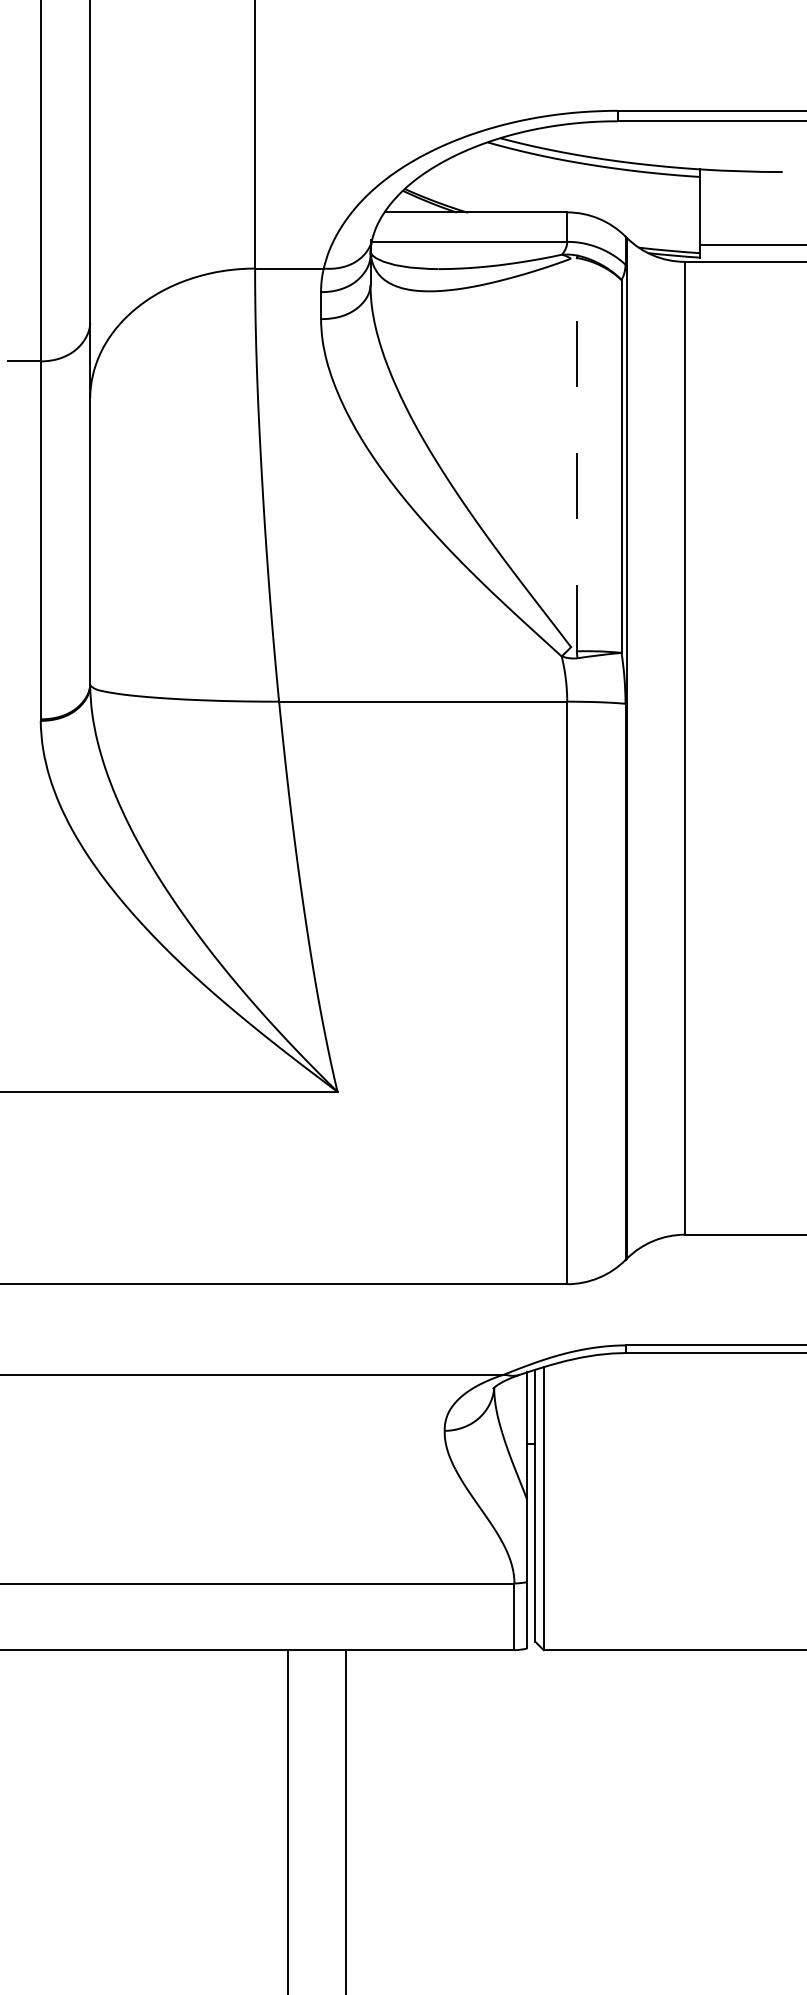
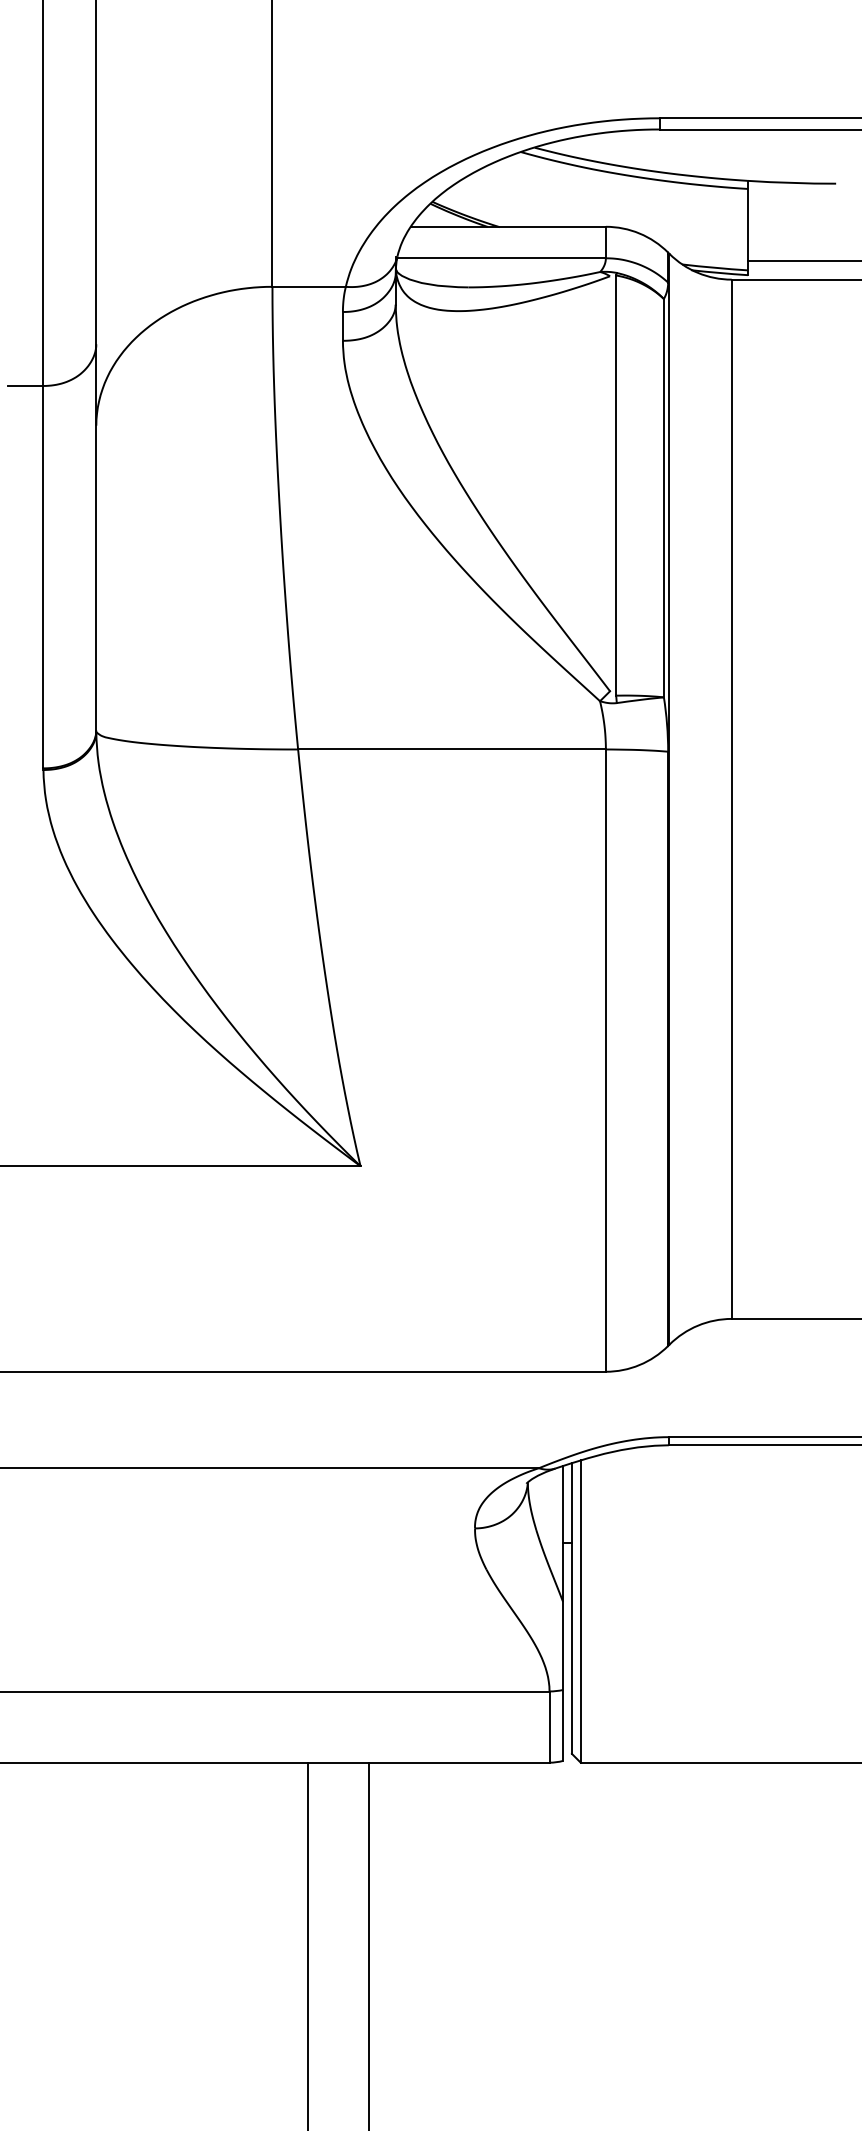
line: (577, 454) -> (616, 485), dashed -> solid

